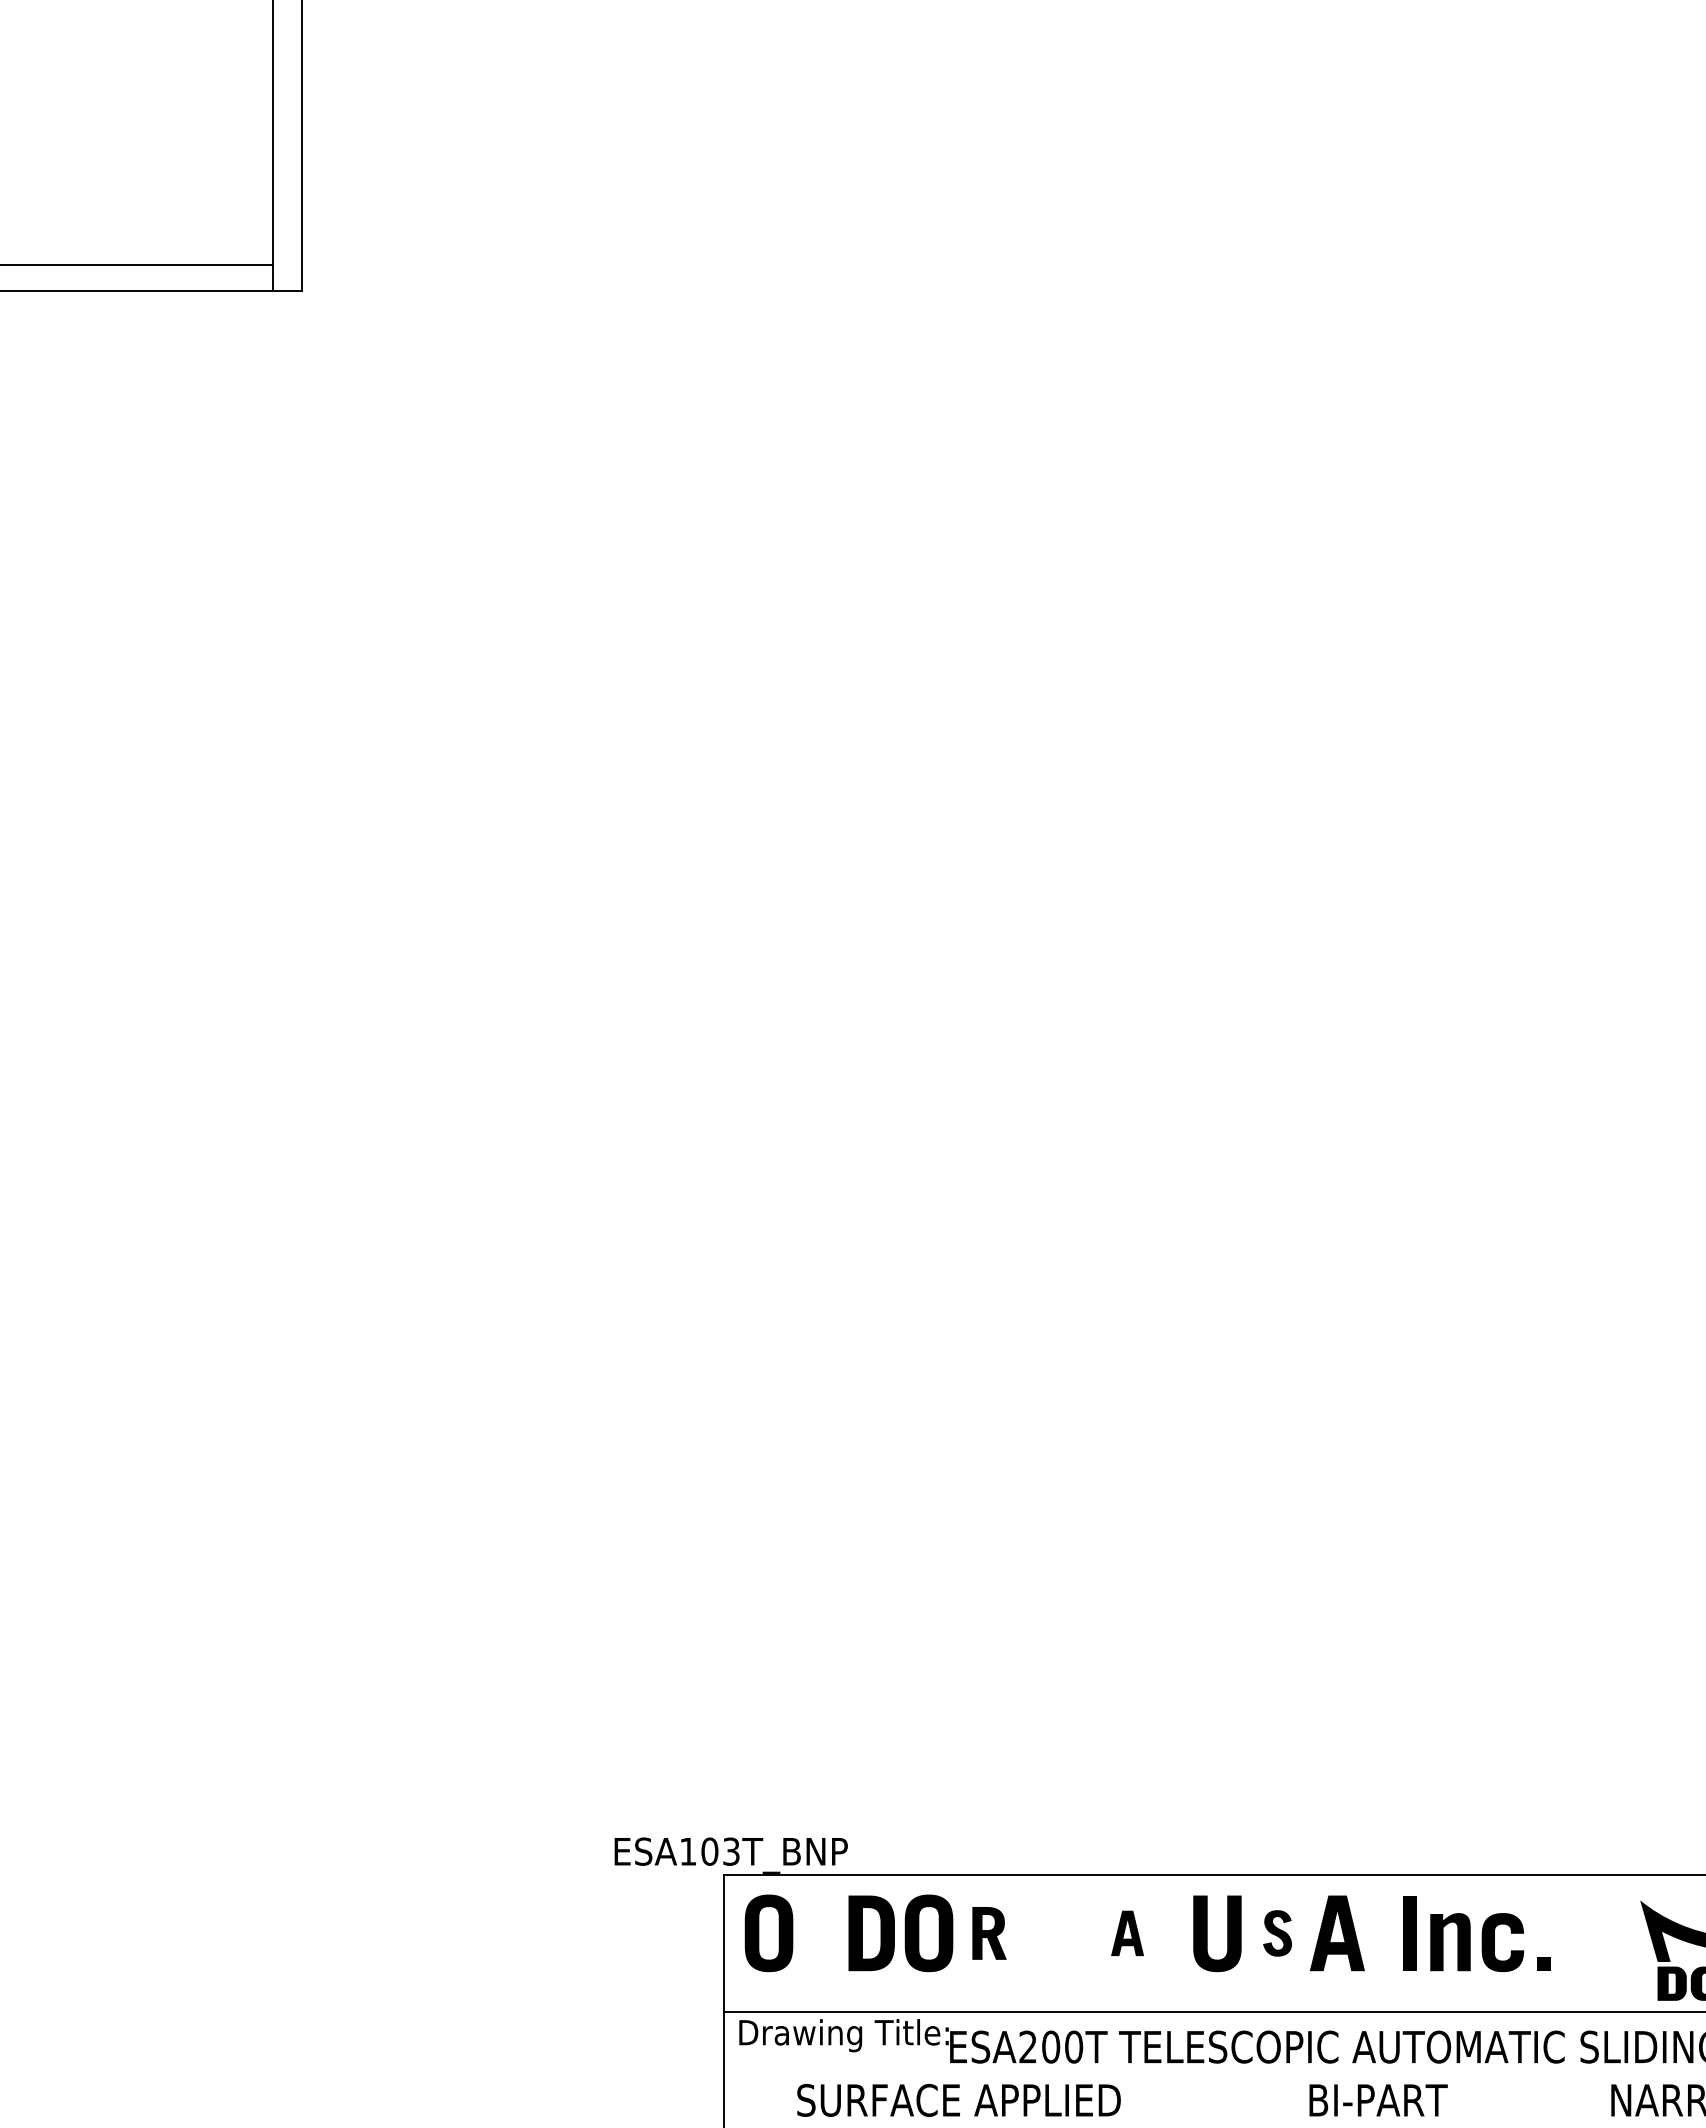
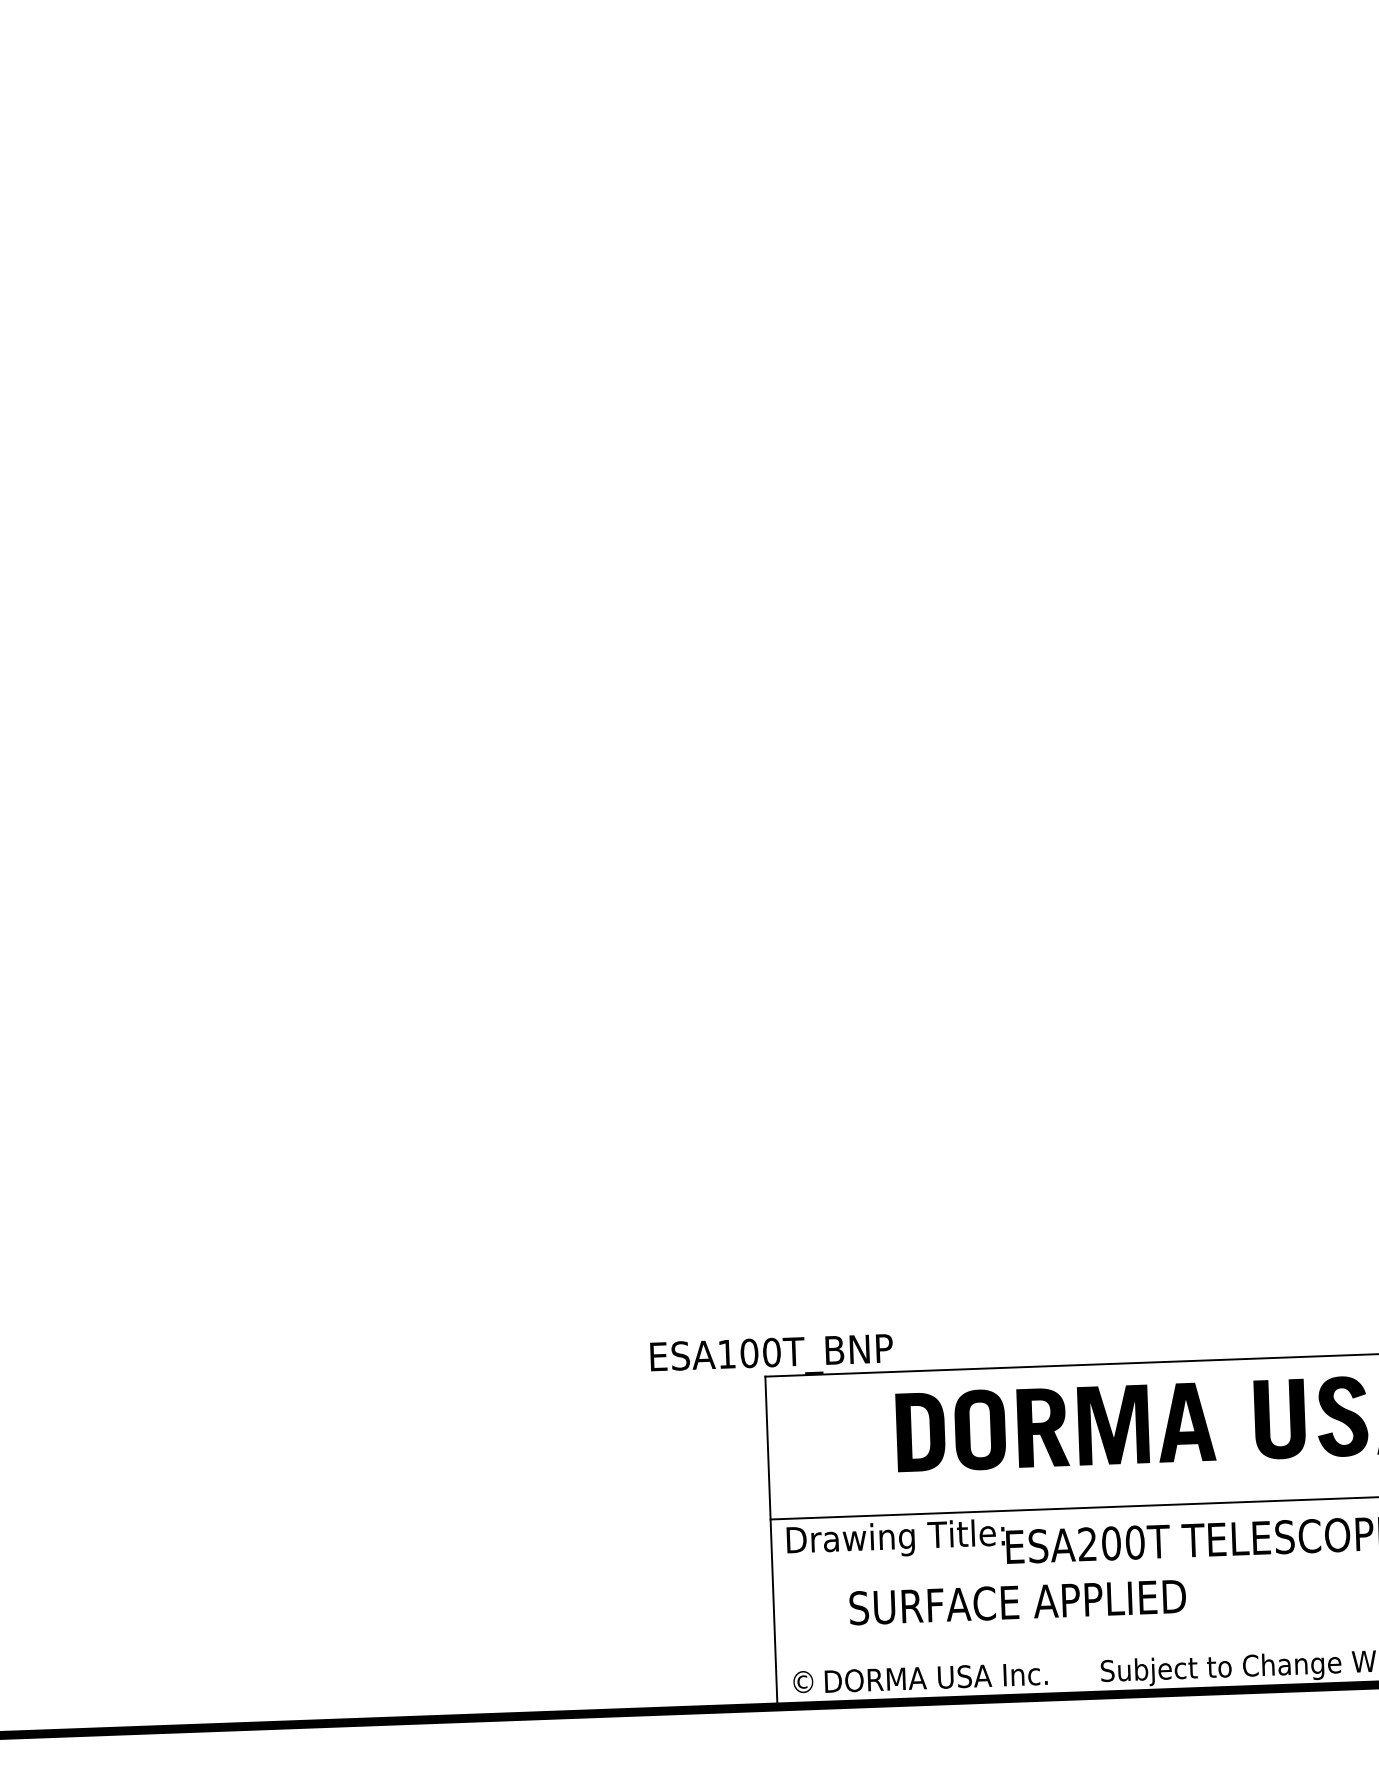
text: (731, 1851) -> (771, 1352), ESA103T_BNP -> ESA100T_BNP
part: (768, 1933) -> (813, 1436), removed
part: (989, 1933) -> (1043, 1427), size x1.43
fill: (1057, 1933) -> (1113, 1425), added
part: (1127, 1933) -> (1186, 1422), size x1.67
part: (1277, 1933) -> (1342, 1416), size x1.67

